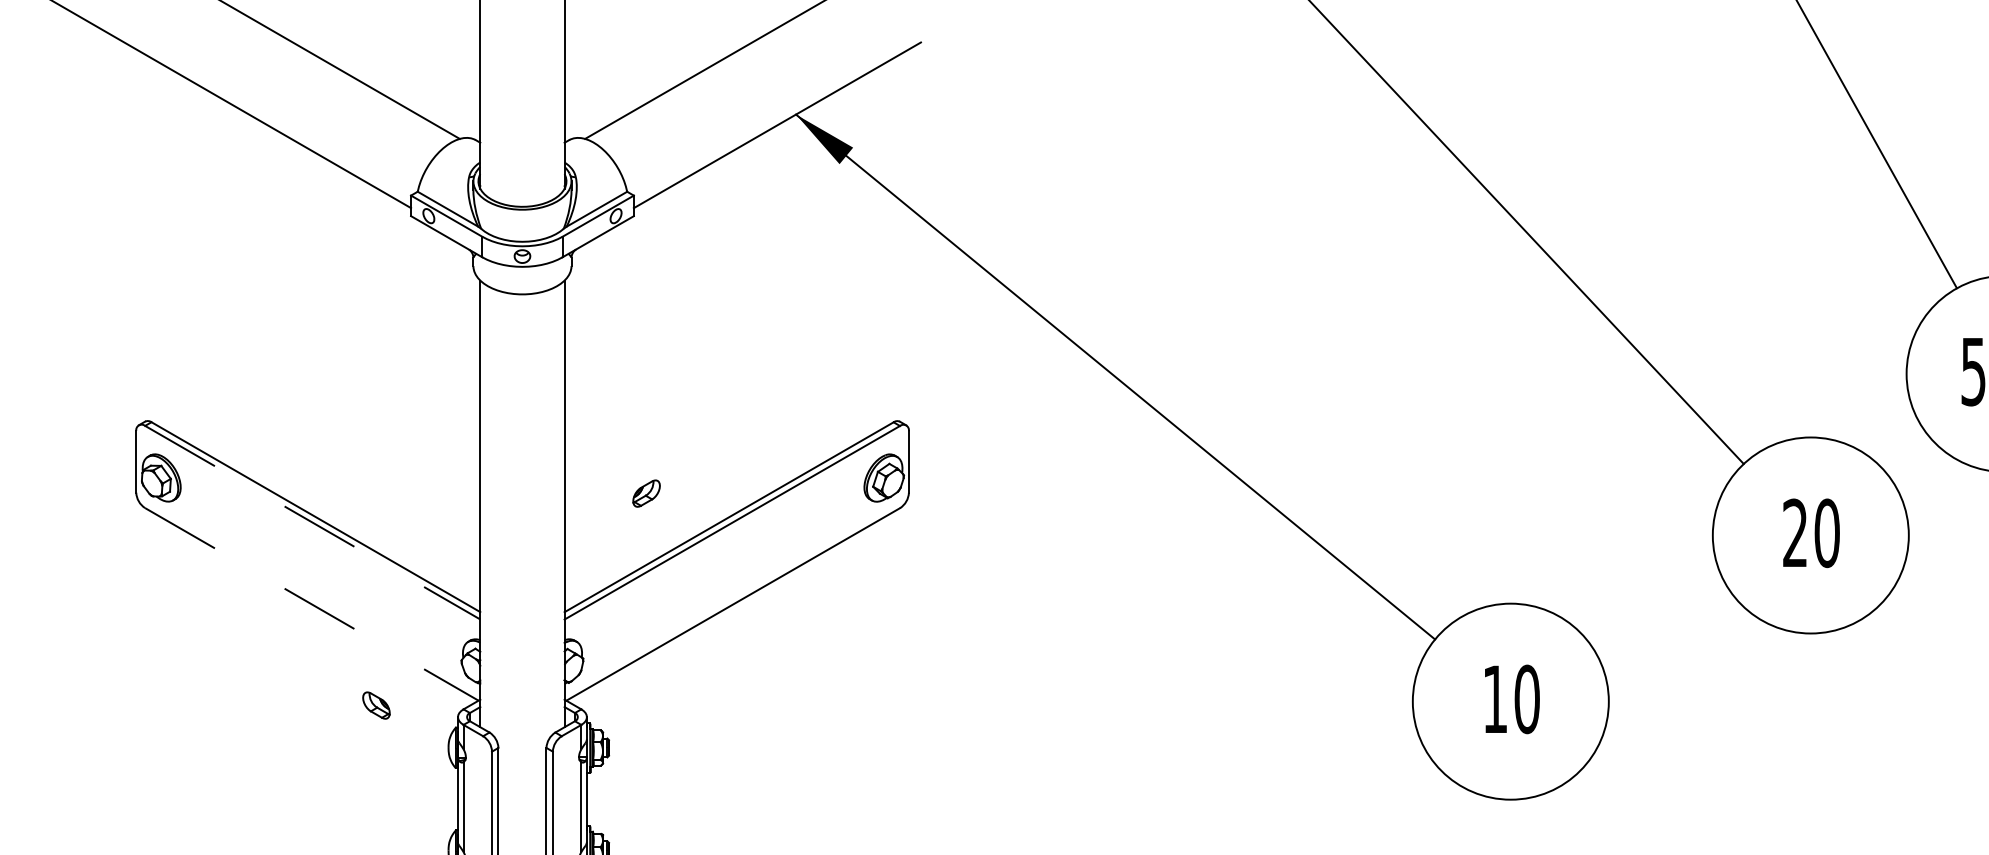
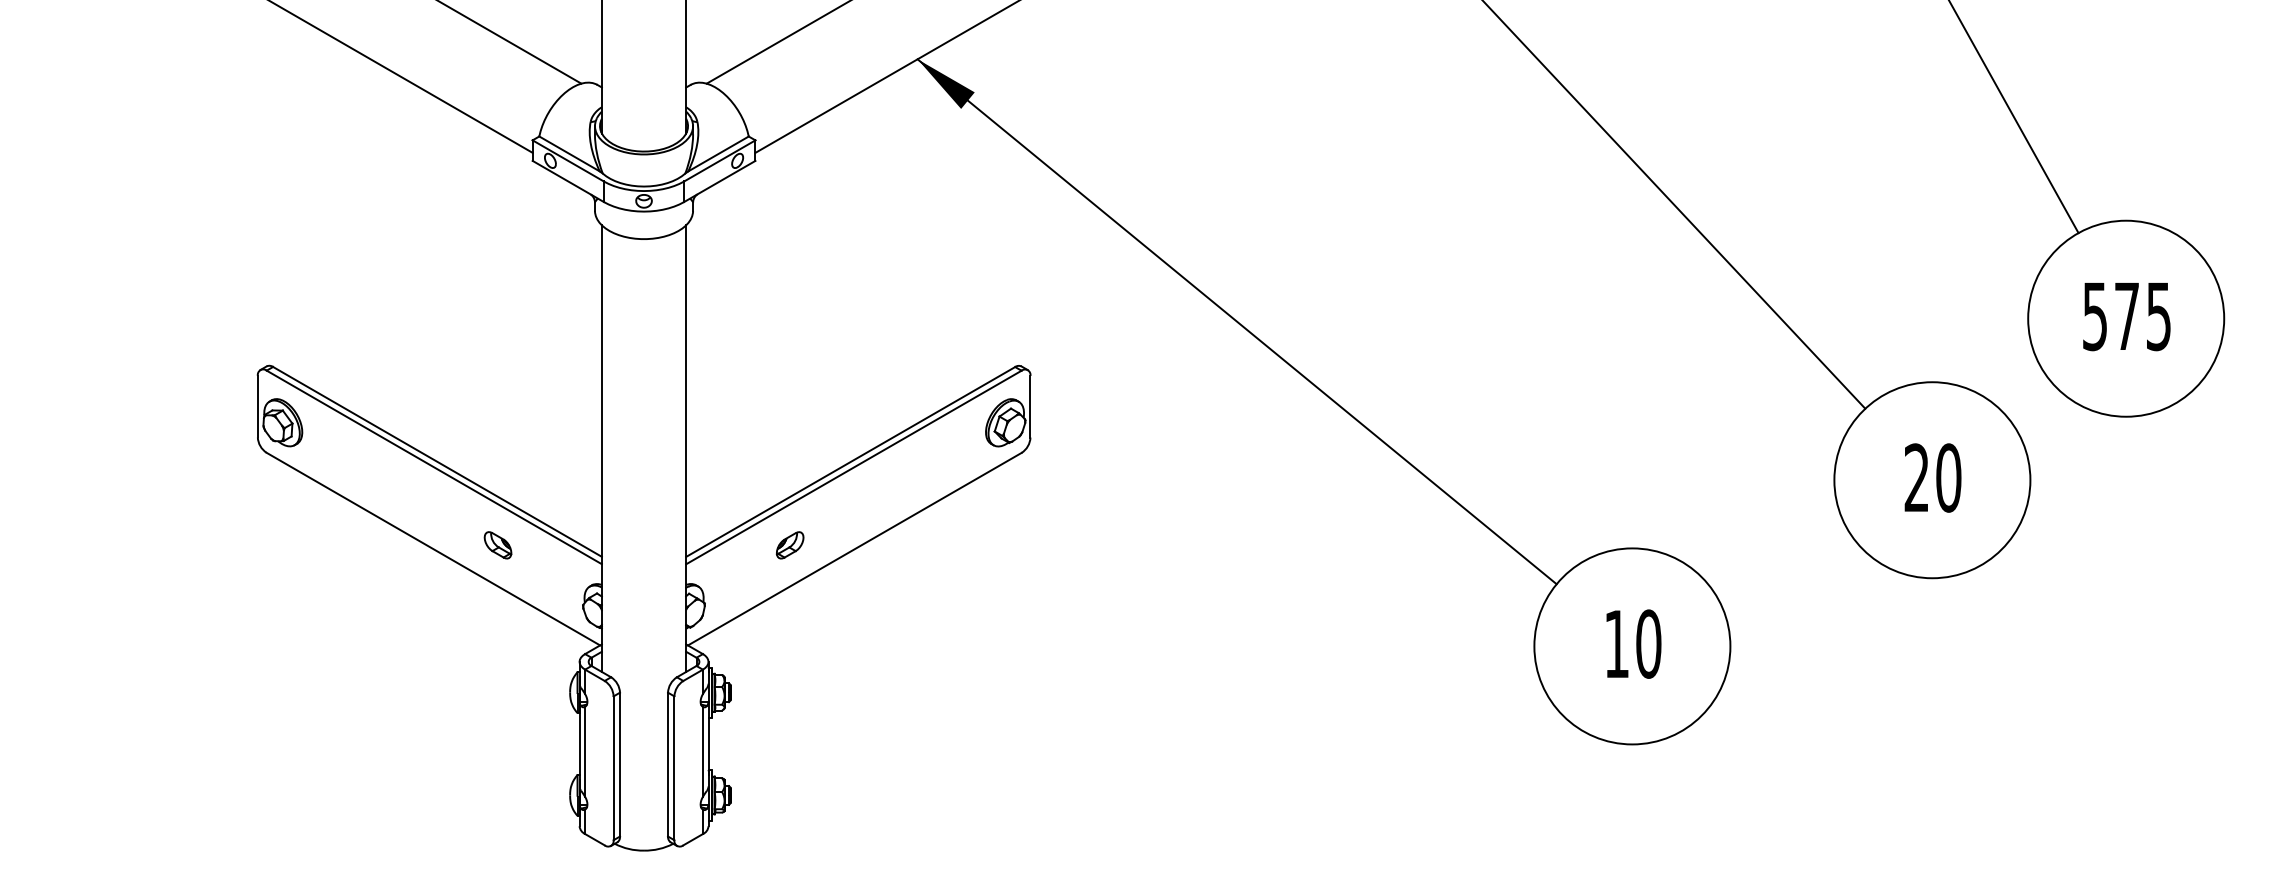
part: (645, 493) -> (789, 545), moved
line: (312, 522) -> (434, 467), dashed -> solid
line: (311, 604) -> (433, 549), dashed -> solid
part: (375, 705) -> (497, 545), moved

